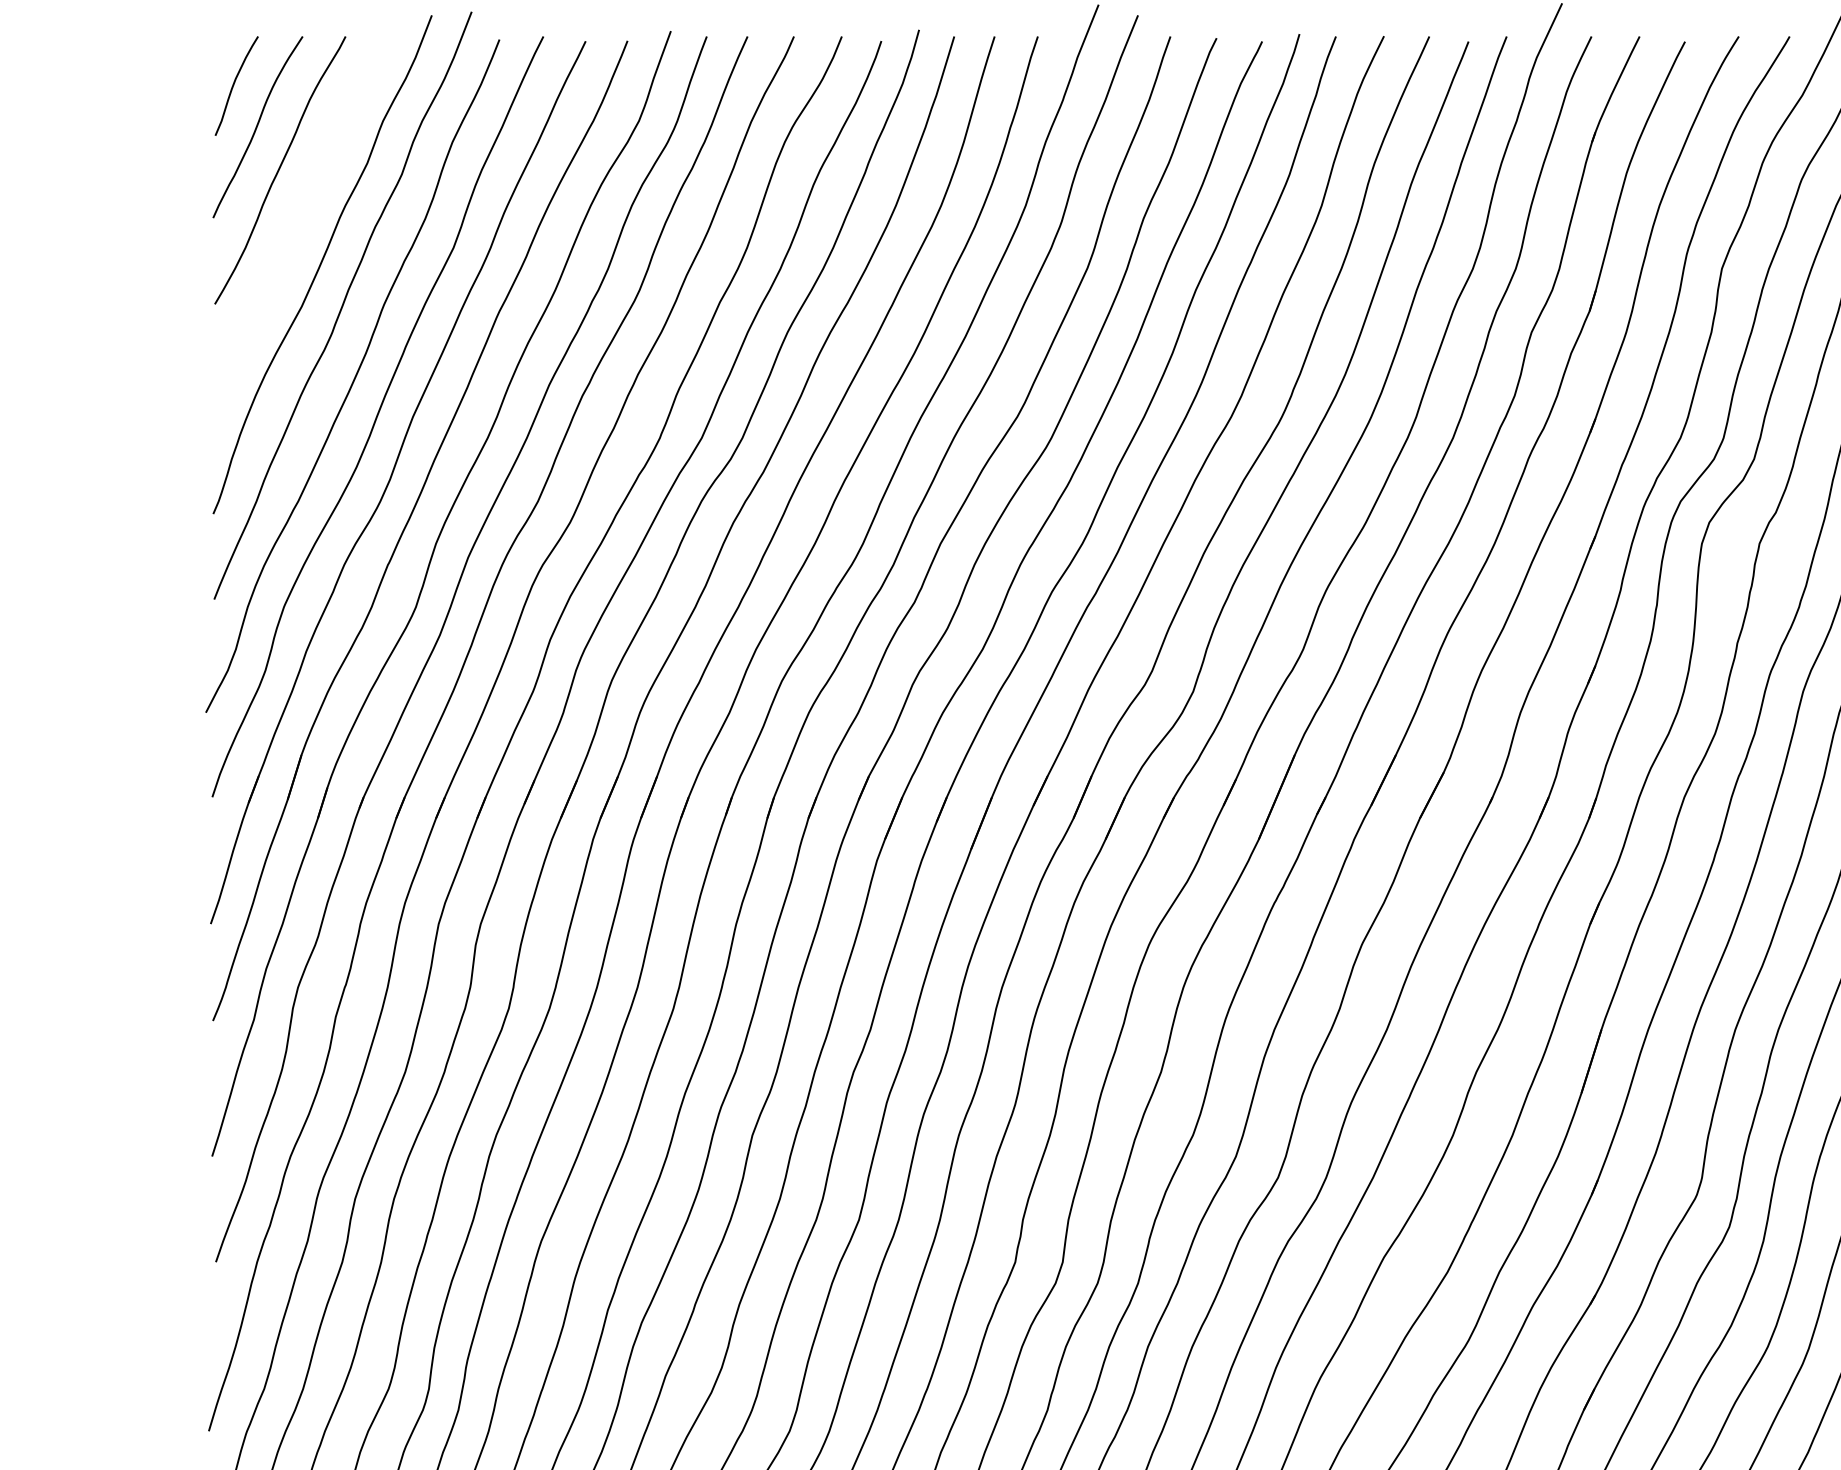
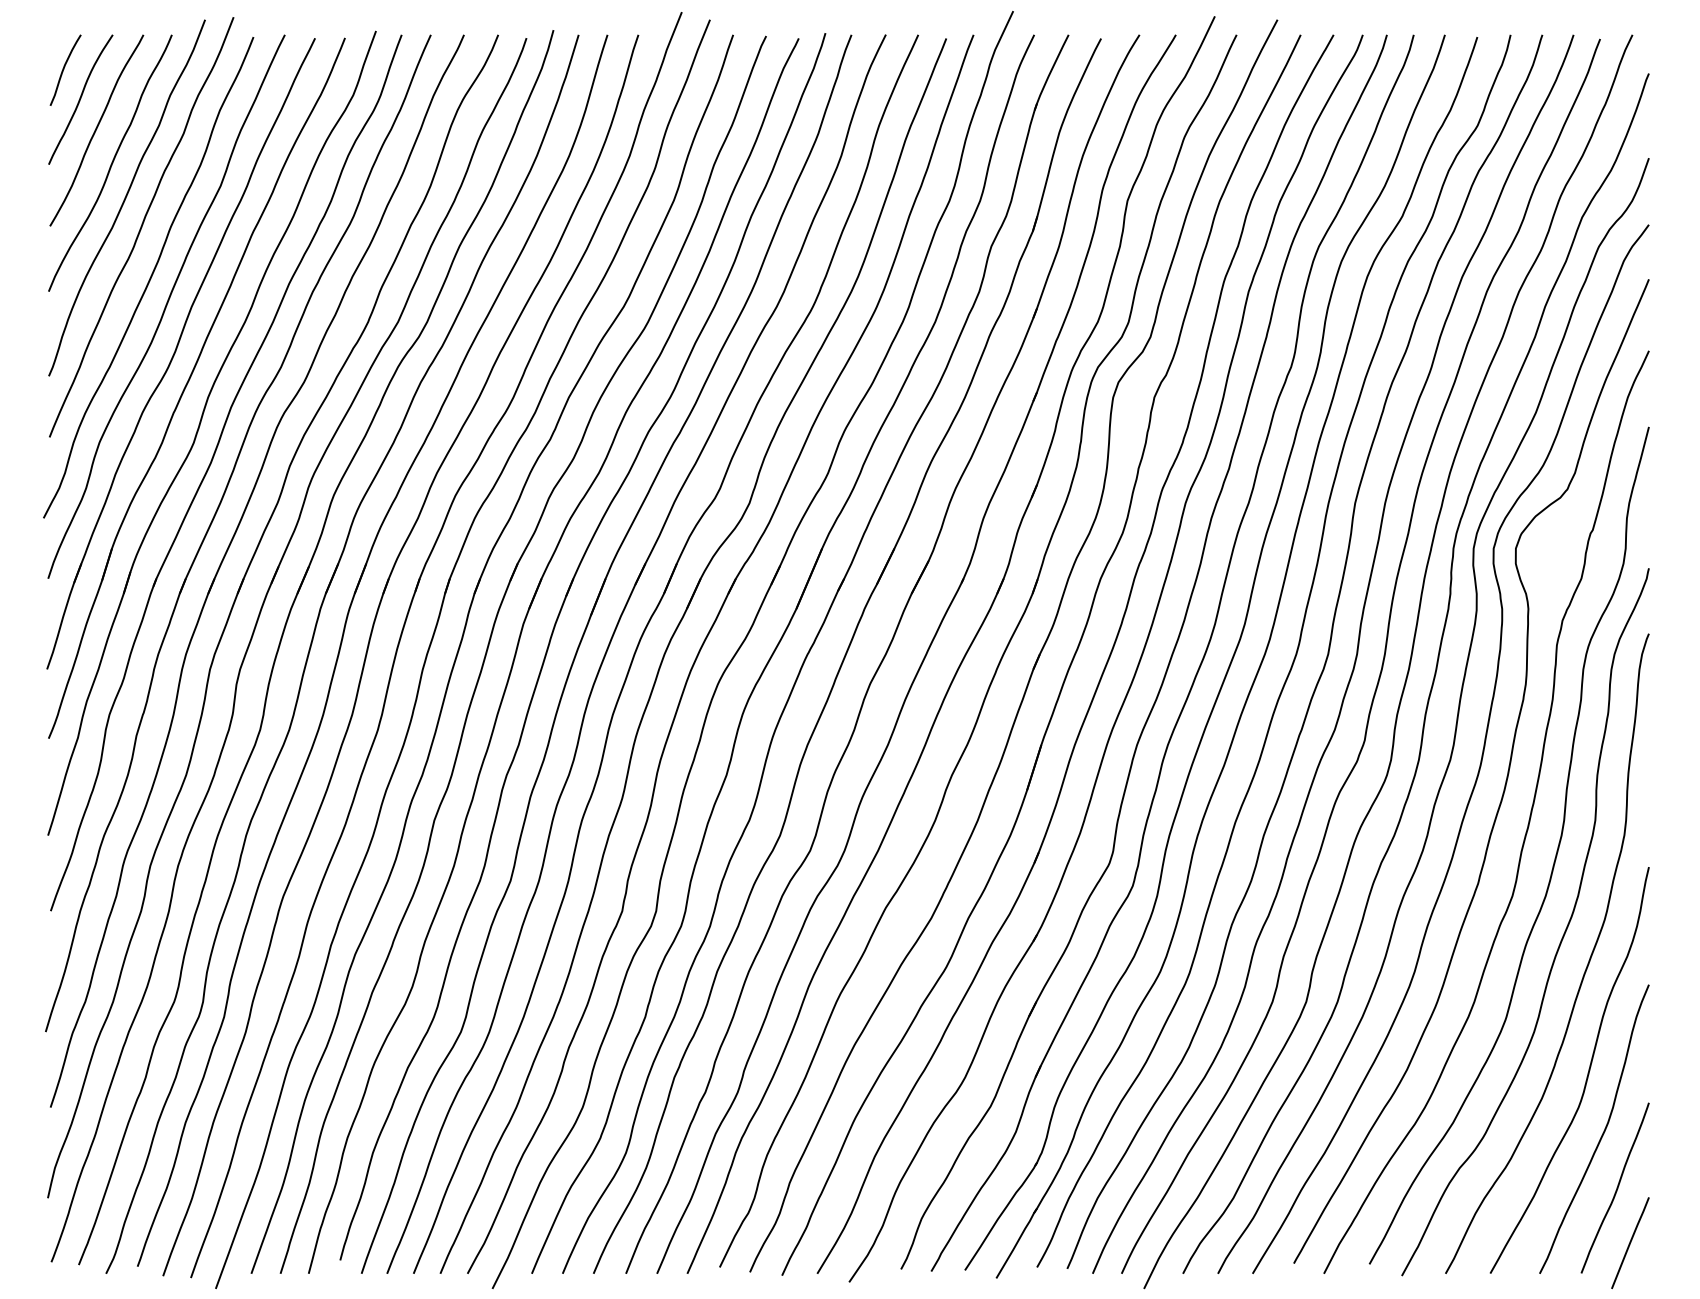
curve: (300, 215) -> (111, 162), added

